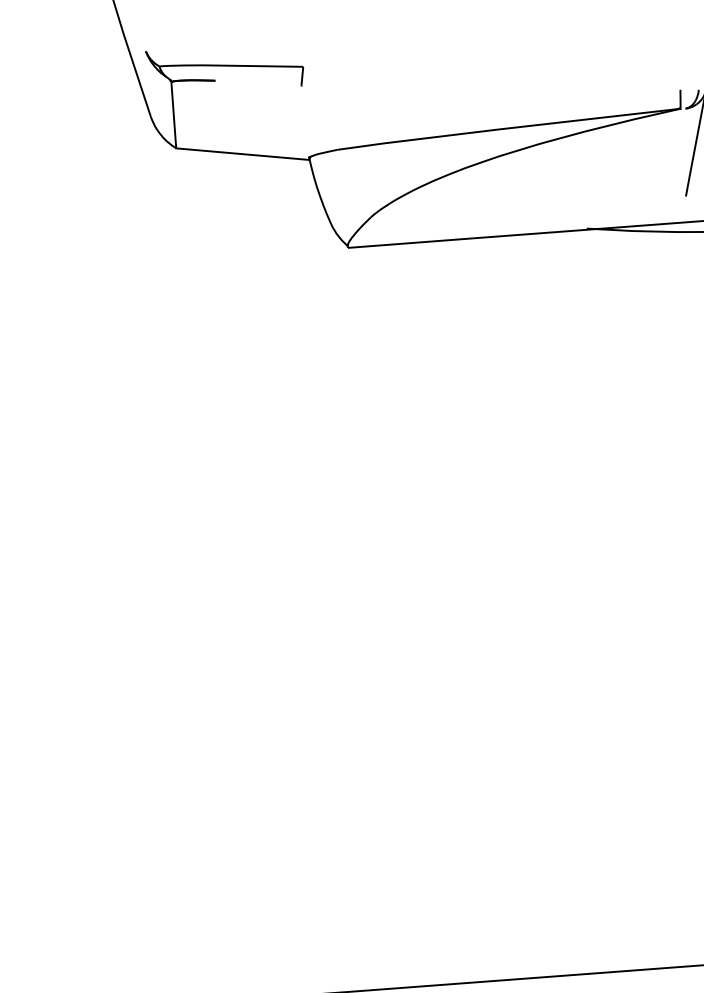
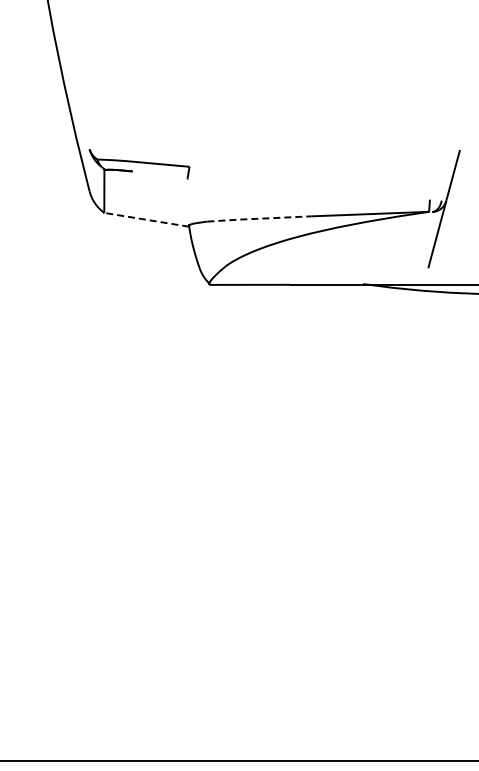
line: (416, 139) -> (258, 218), solid -> dashed
line: (242, 153) -> (146, 219), solid -> dashed

